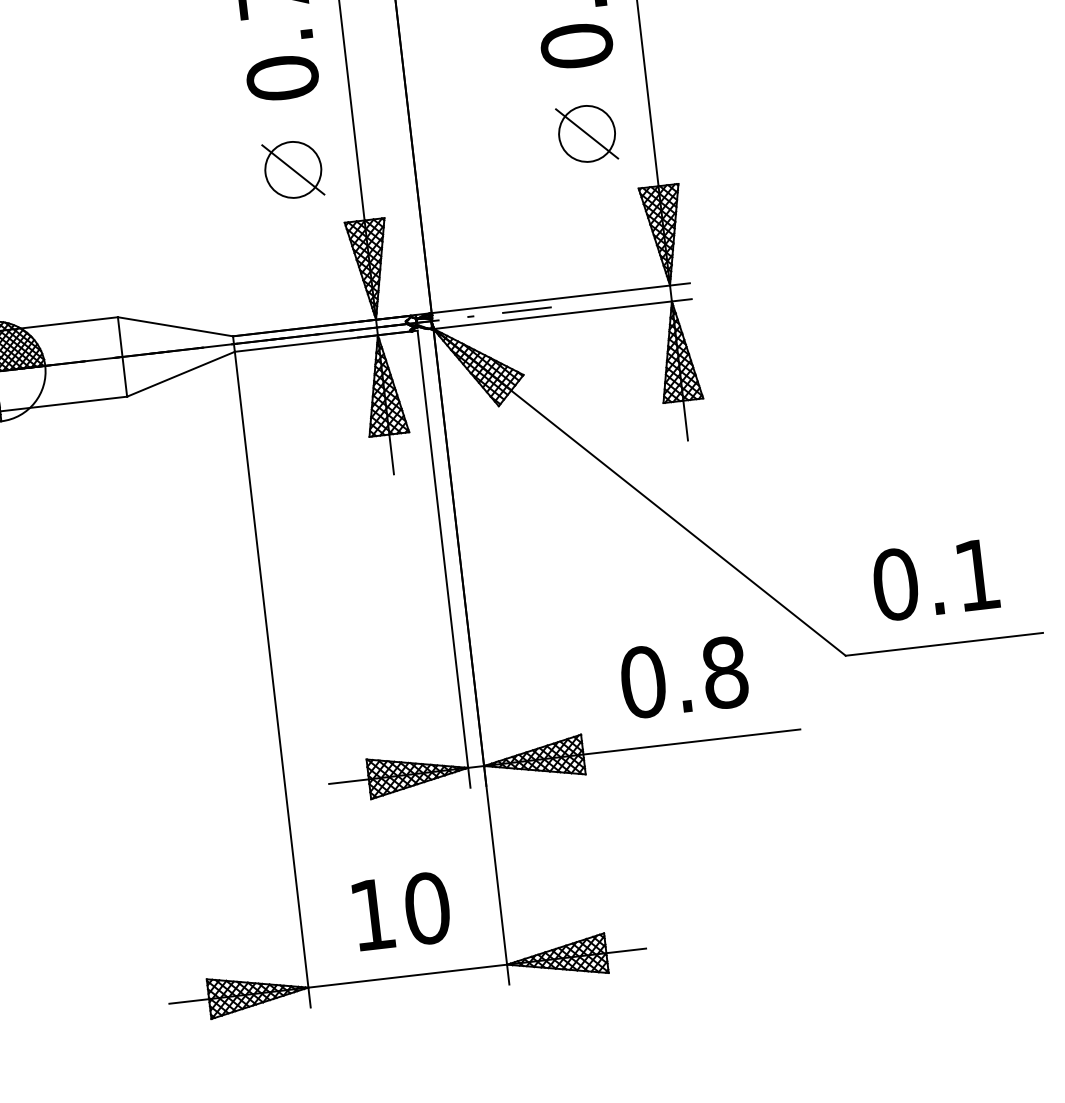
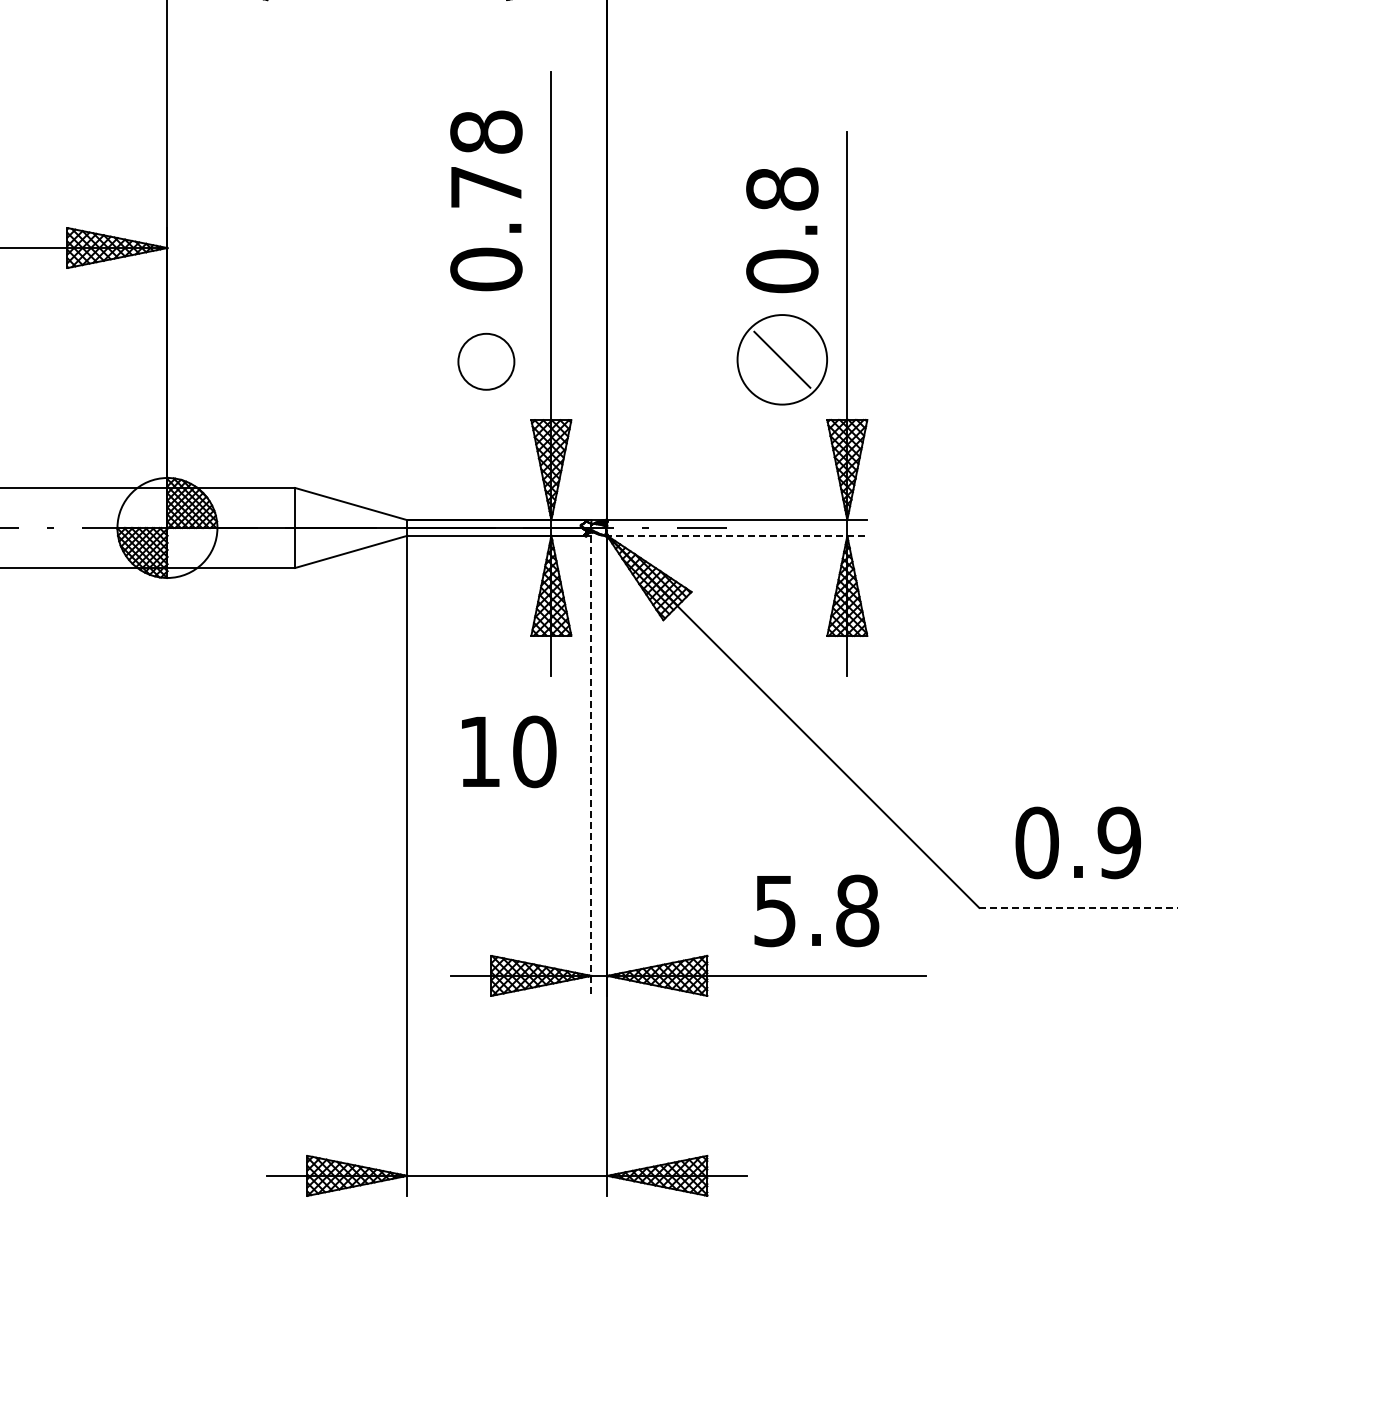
circle: (587, 133) -> (782, 359), size x1.6
line: (293, 169) -> (486, 361), removed
line: (561, 313) -> (736, 535), solid -> dashed
line: (444, 558) -> (591, 765), solid -> dashed
text: (977, 574) -> (1119, 842), 0.1 -> 0.9
line: (945, 643) -> (1079, 907), solid -> dashed
text: (643, 681) -> (775, 910), 0.8 -> 5.8
text: (402, 910) -> (509, 751), moved

